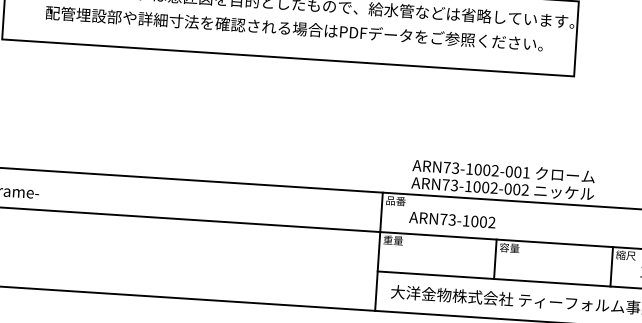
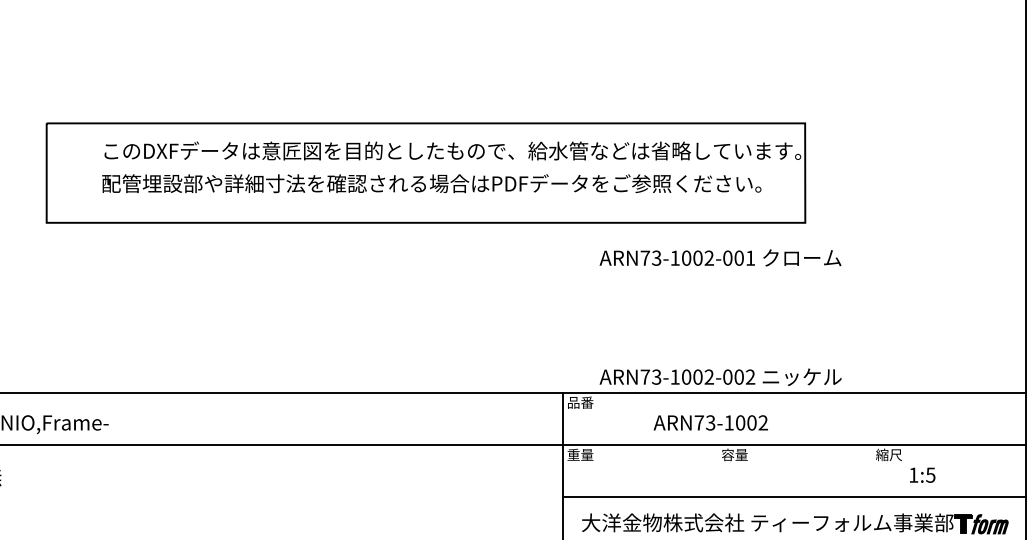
text: (503, 170) -> (720, 257), moved
text: (452, 219) -> (710, 422), moved
line: (495, 258) -> (716, 470), removed
line: (611, 266) -> (871, 470), removed

